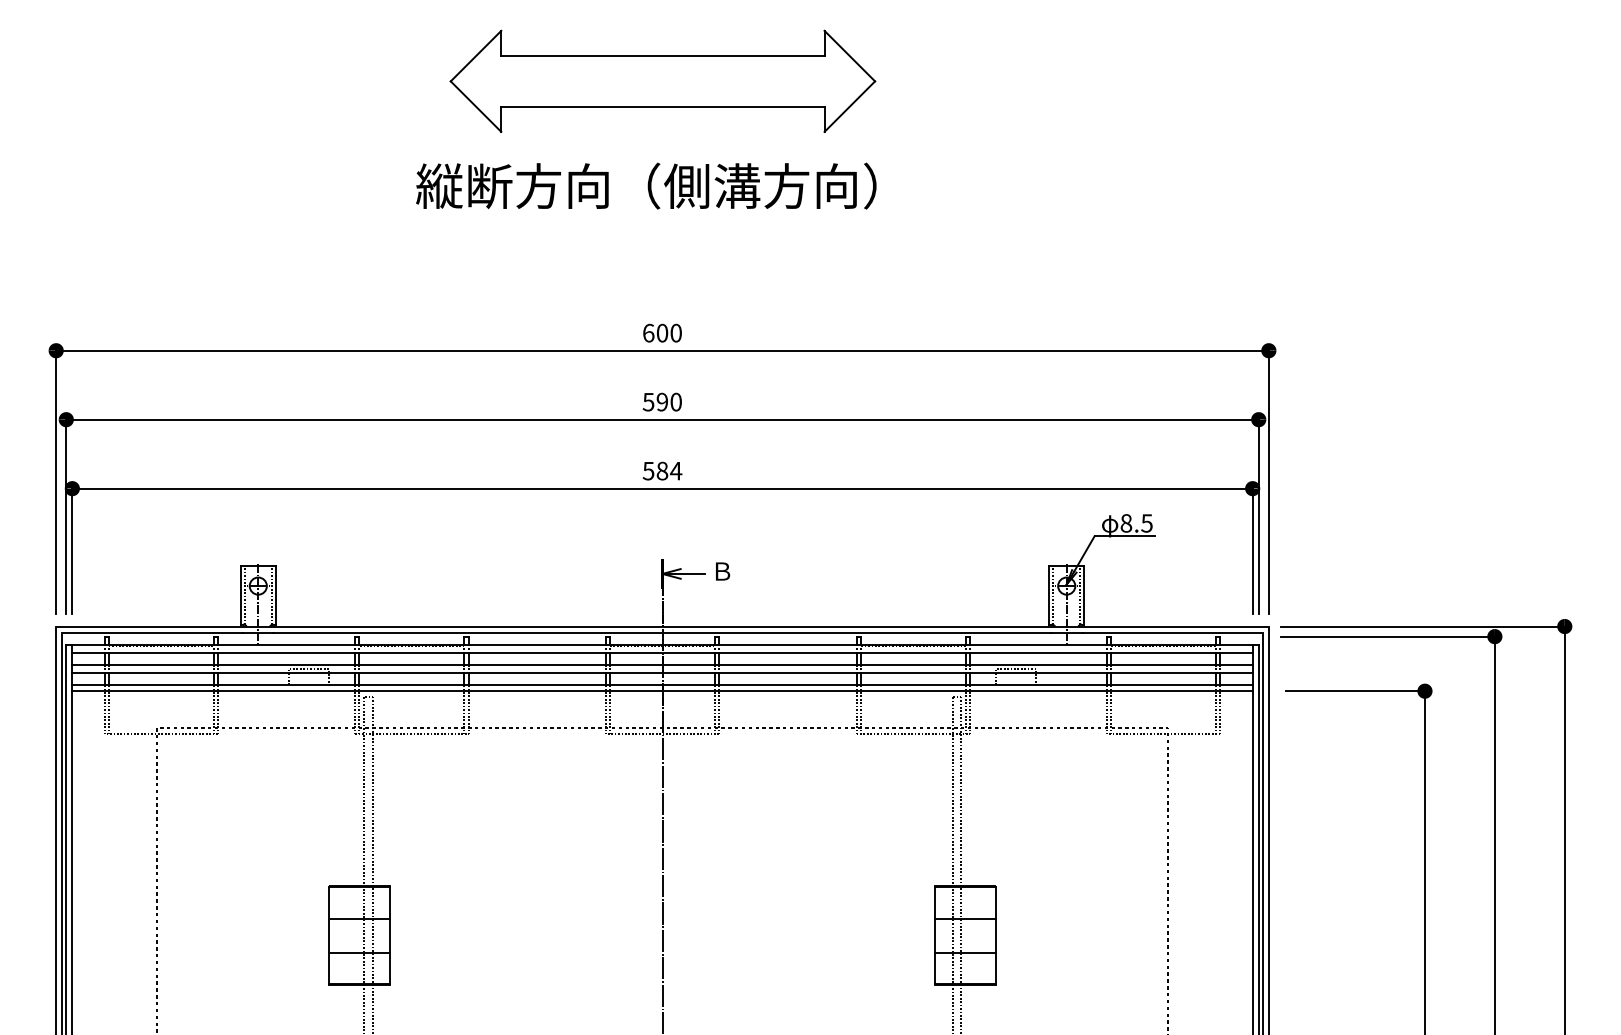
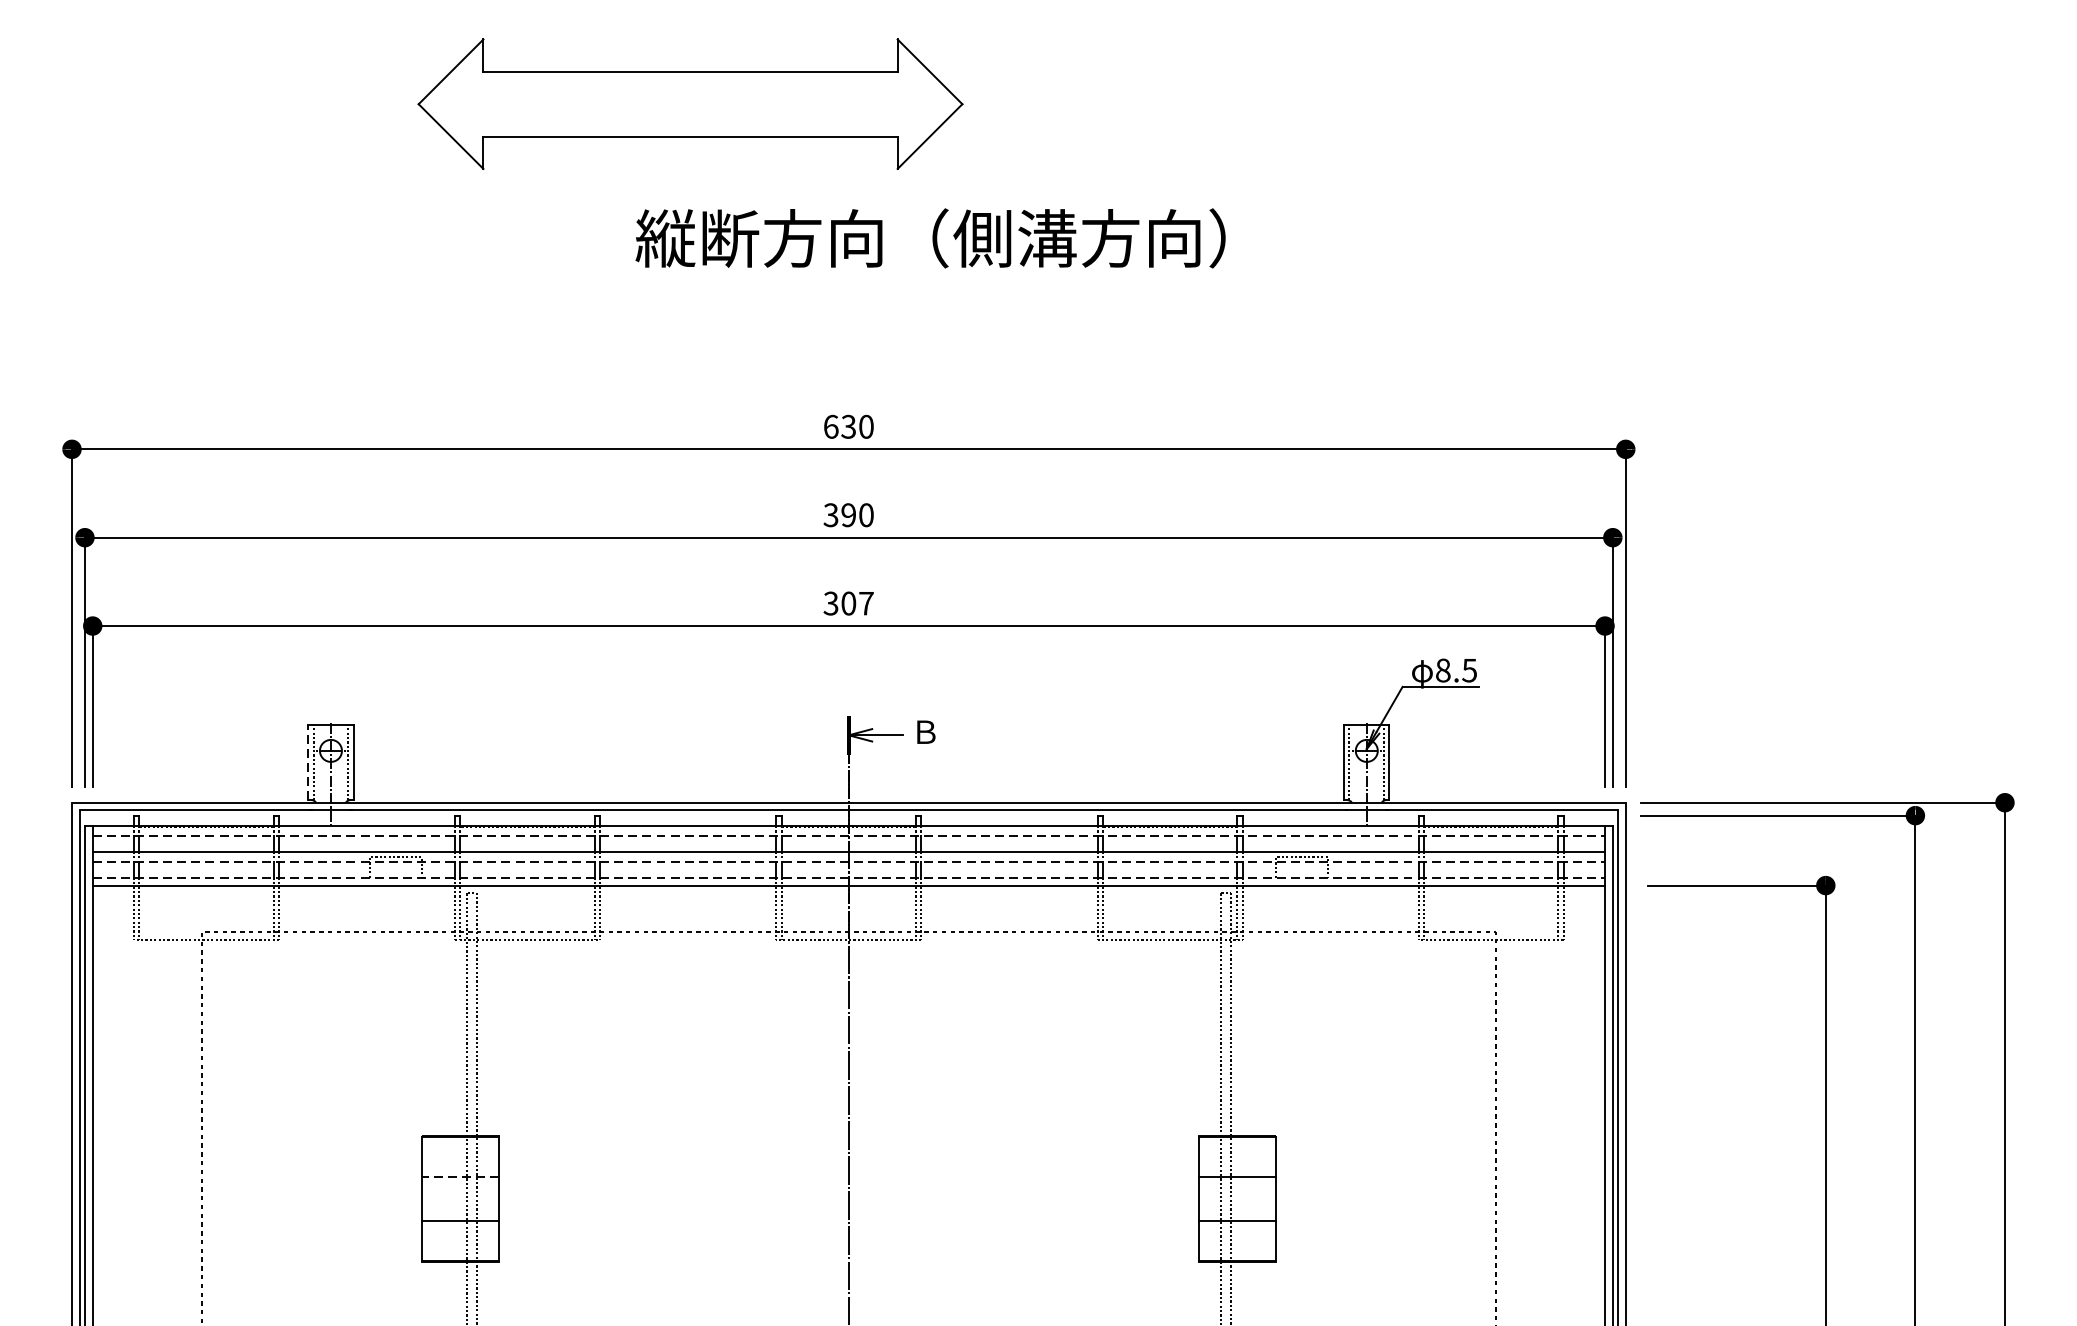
part: (662, 80) -> (689, 103), moved
text: (646, 185) -> (930, 237), moved
text: (662, 333) -> (848, 427), 600 -> 630
text: (648, 401) -> (830, 514), 590 -> 390
text: (662, 470) -> (848, 602), 584 -> 307
line: (240, 594) -> (308, 761), solid -> dashed
line: (663, 652) -> (850, 835), solid -> dashed
line: (663, 673) -> (850, 862), solid -> dashed
line: (663, 685) -> (850, 878), solid -> dashed
line: (358, 918) -> (459, 1176), solid -> dashed

